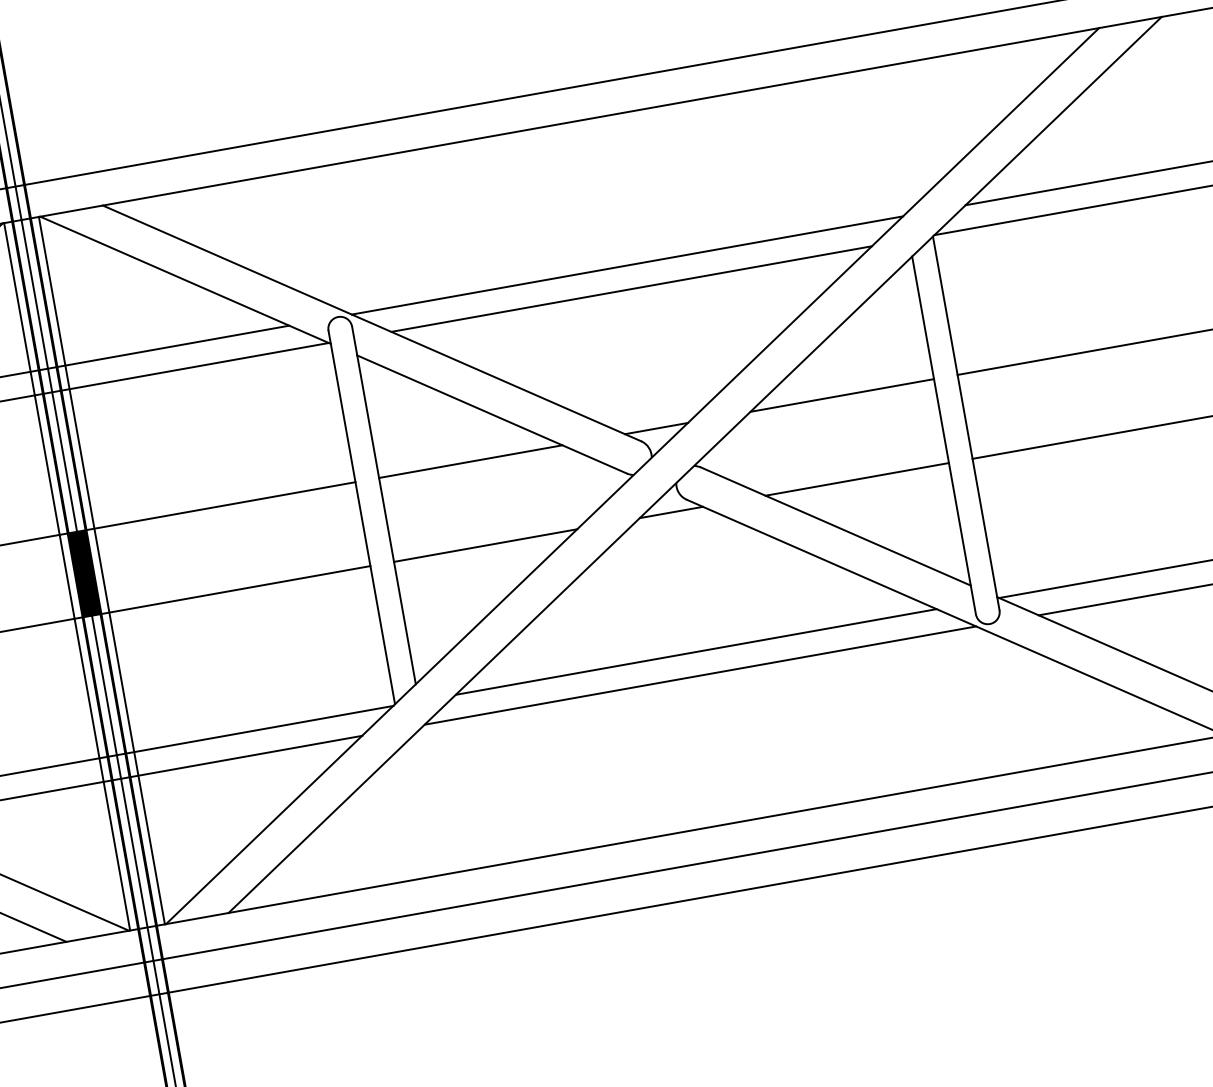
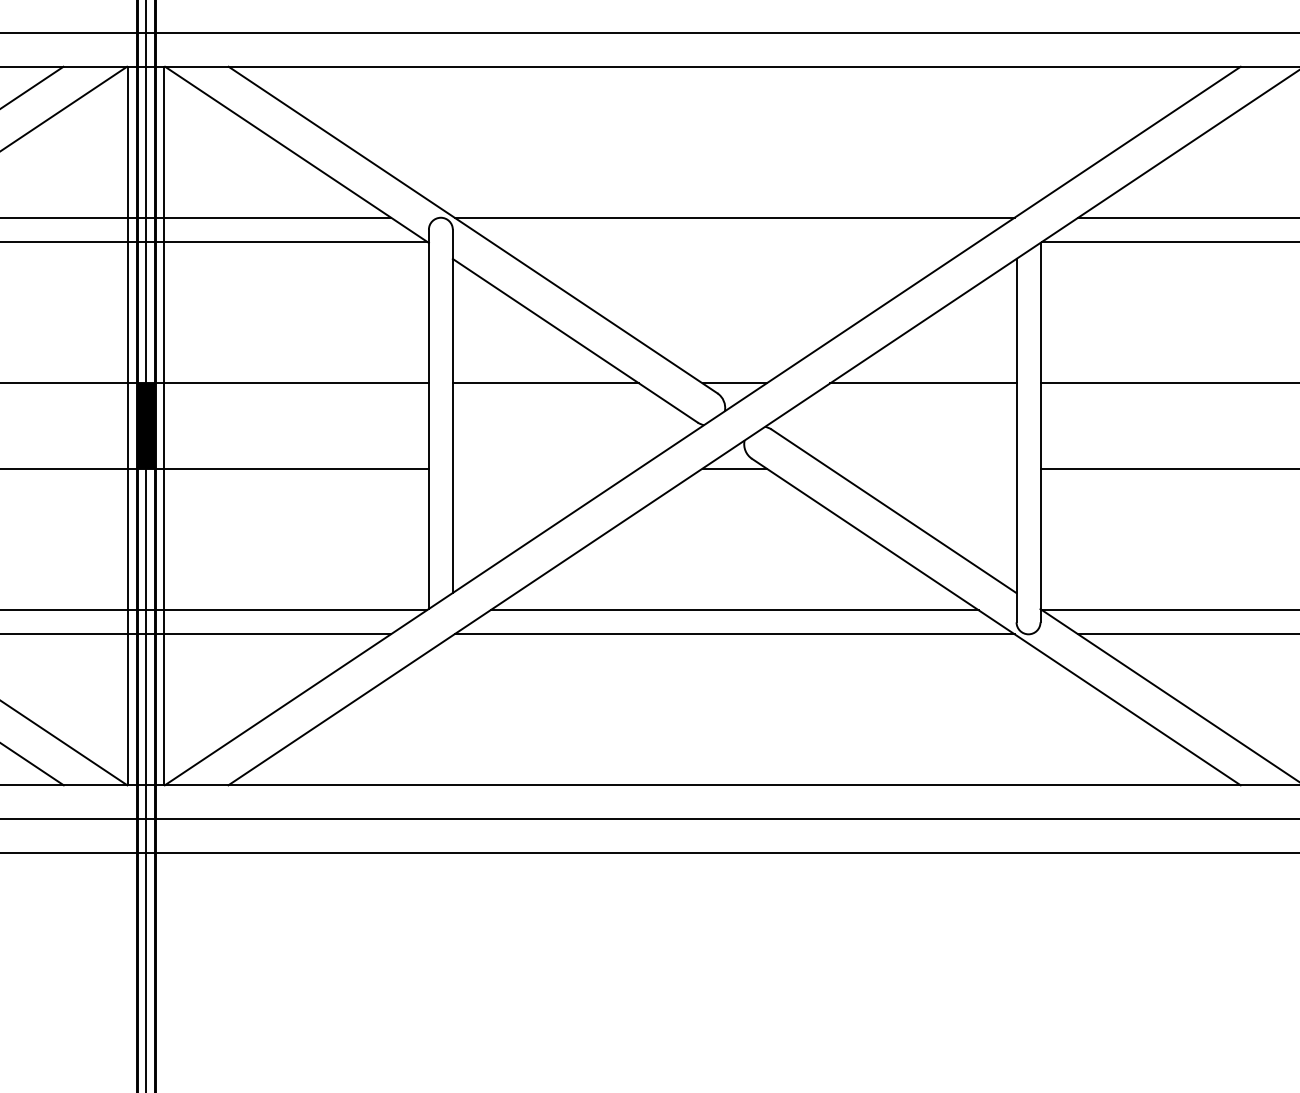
line: (631, 288) -> (734, 241), removed
line: (857, 479) -> (923, 468), removed
line: (485, 545) -> (545, 468), removed

